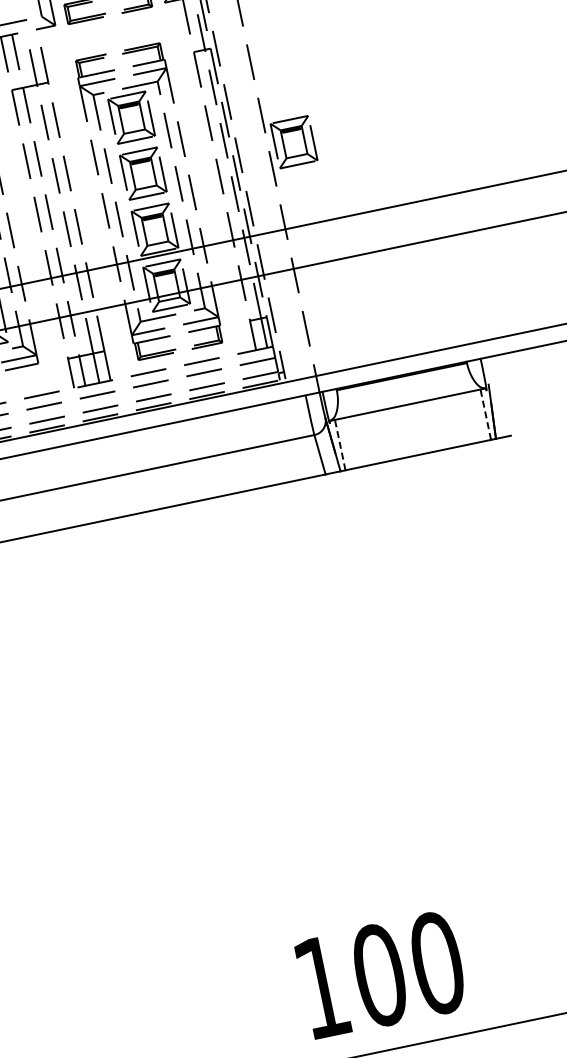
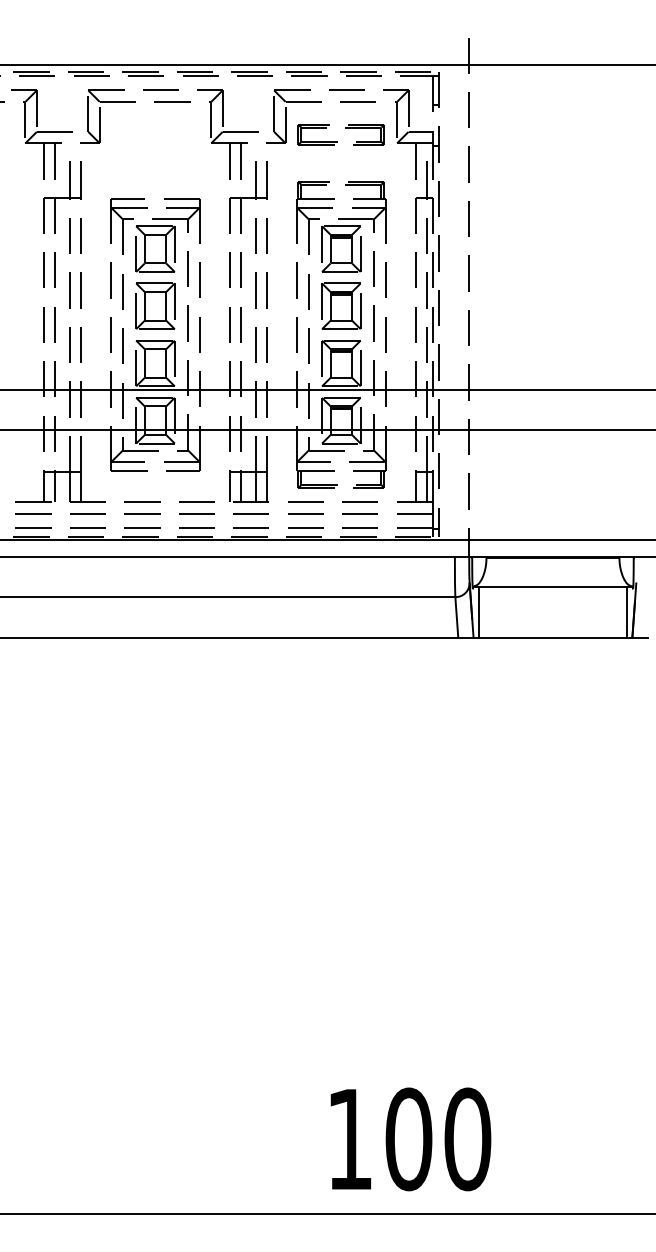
part: (294, 141) -> (495, 305), removed
line: (486, 414) -> (627, 612), dashed -> solid
line: (340, 445) -> (478, 612), dashed -> solid

